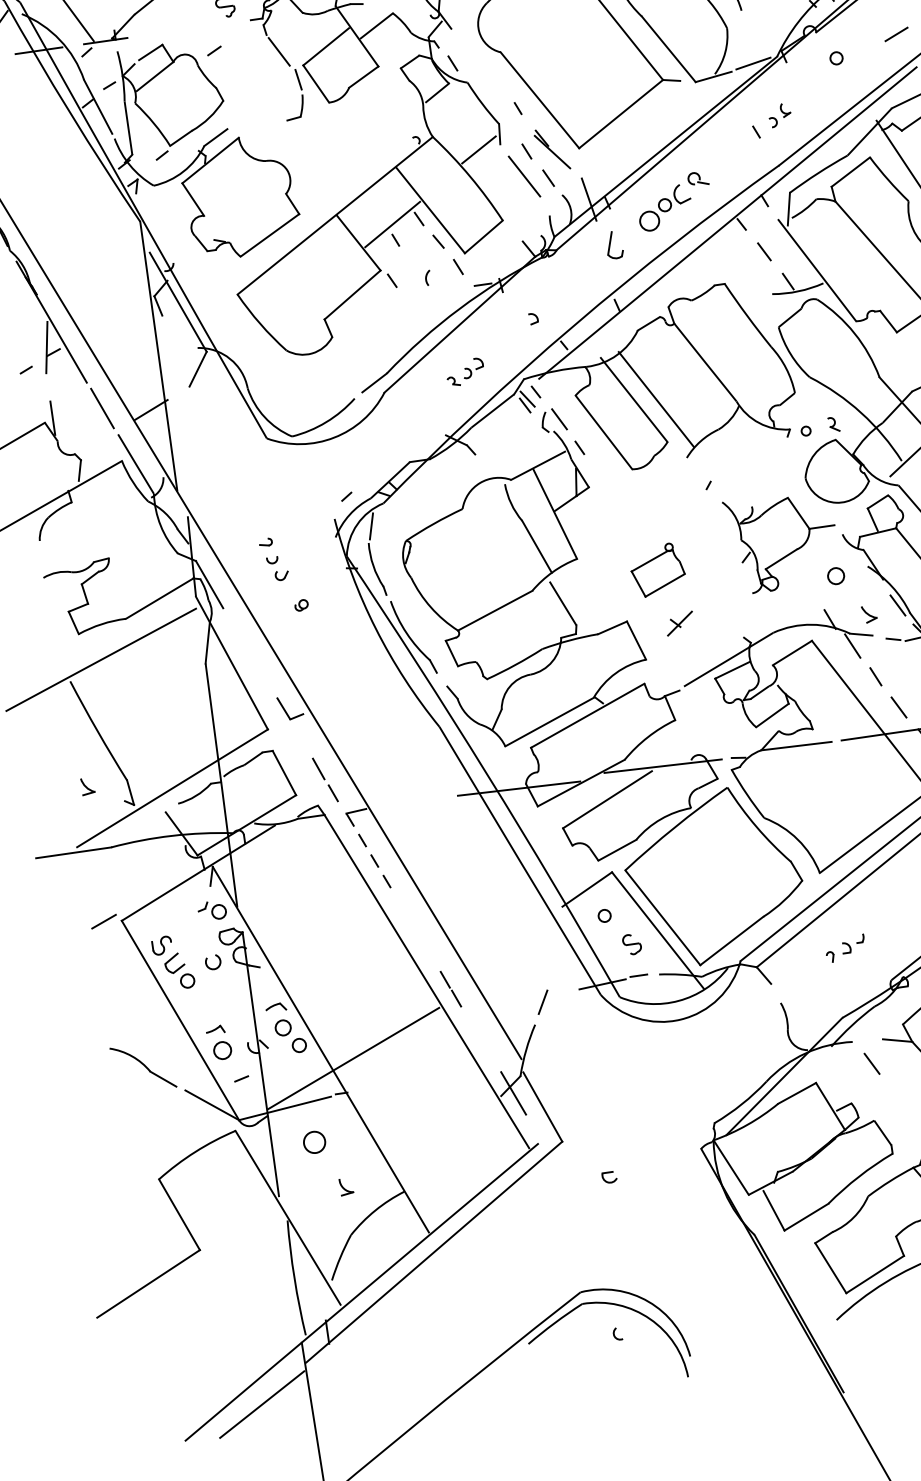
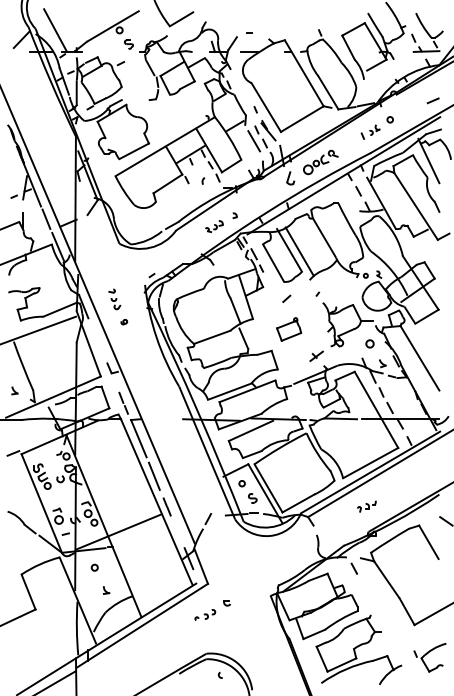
circle: (834, 57) -> (389, 119), moved
part: (532, 318) -> (234, 215), moved
line: (642, 504) -> (286, 298), added
part: (679, 624) -> (316, 356), moved
line: (370, 852) -> (139, 439), dashed -> solid
line: (411, 925) -> (153, 475), added
part: (844, 948) -> (366, 506), moved
circle: (313, 1141) -> (94, 567), size x0.62
part: (566, 1208) -> (205, 614), added

